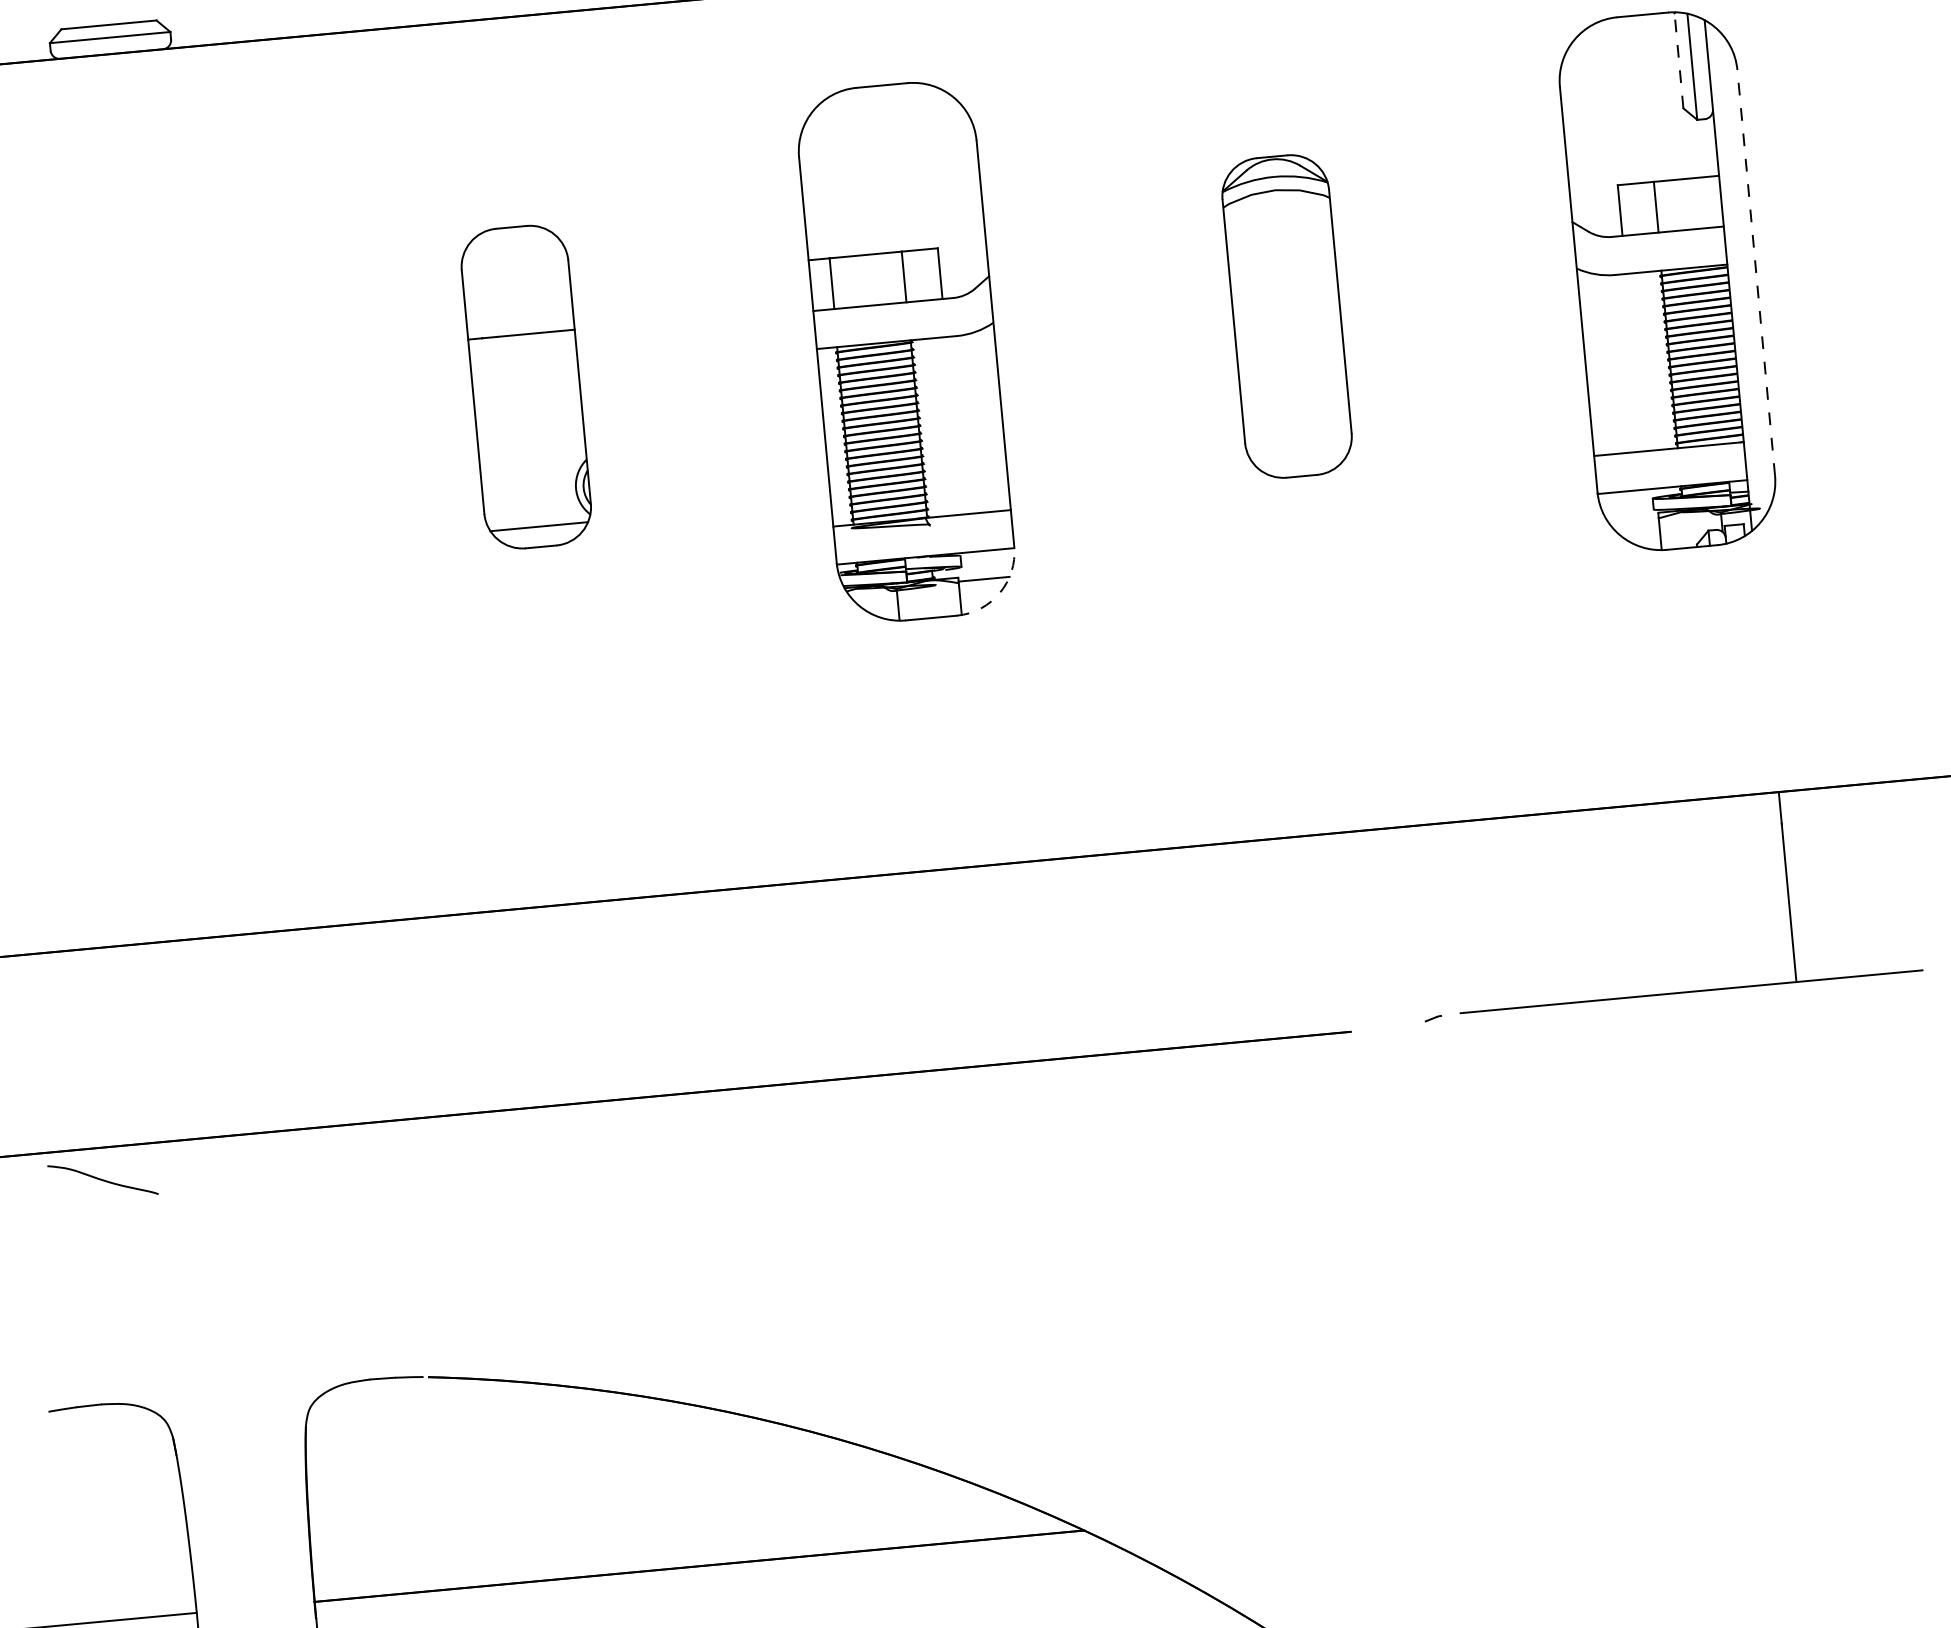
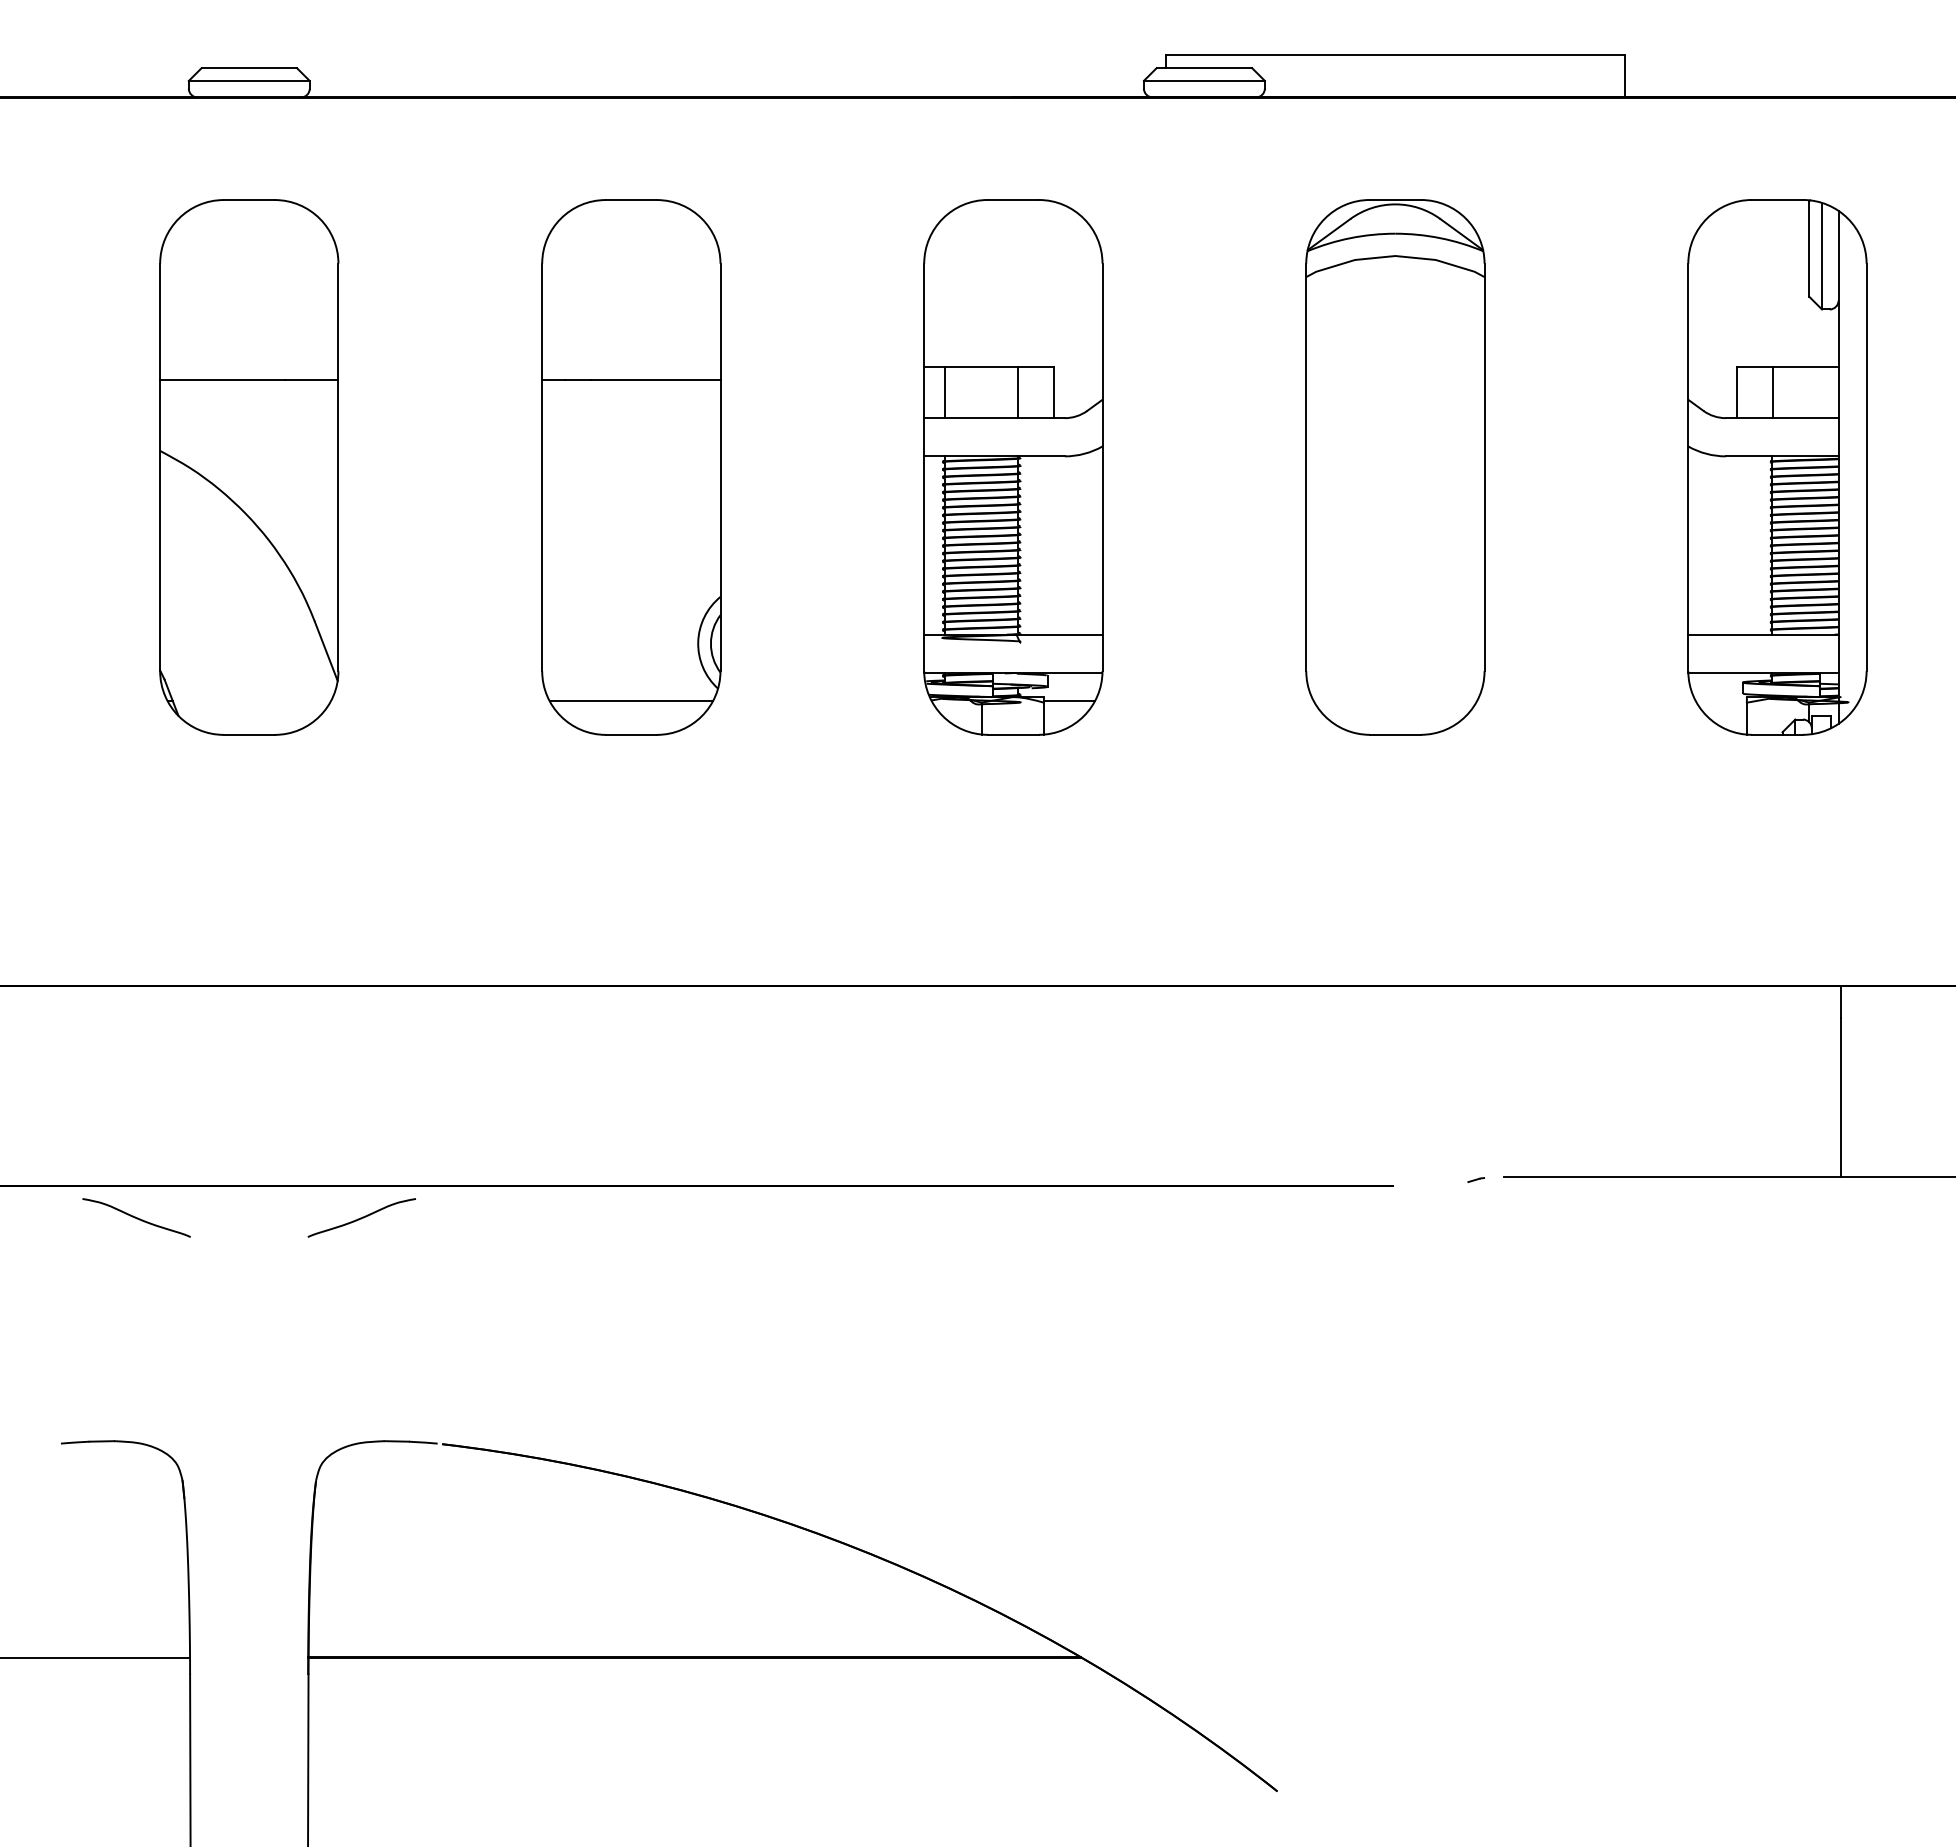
line: (1679, 61) -> (1809, 249), dashed -> solid
line: (1756, 273) -> (1866, 467), dashed -> solid
part: (1287, 316) -> (1395, 467), size x1.67
part: (526, 387) -> (631, 467), size x1.67
part: (146, 422) -> (249, 467), added
arc: (999, 593) -> (1083, 716), dashed -> solid
curve: (326, 1158) -> (361, 1217), added

